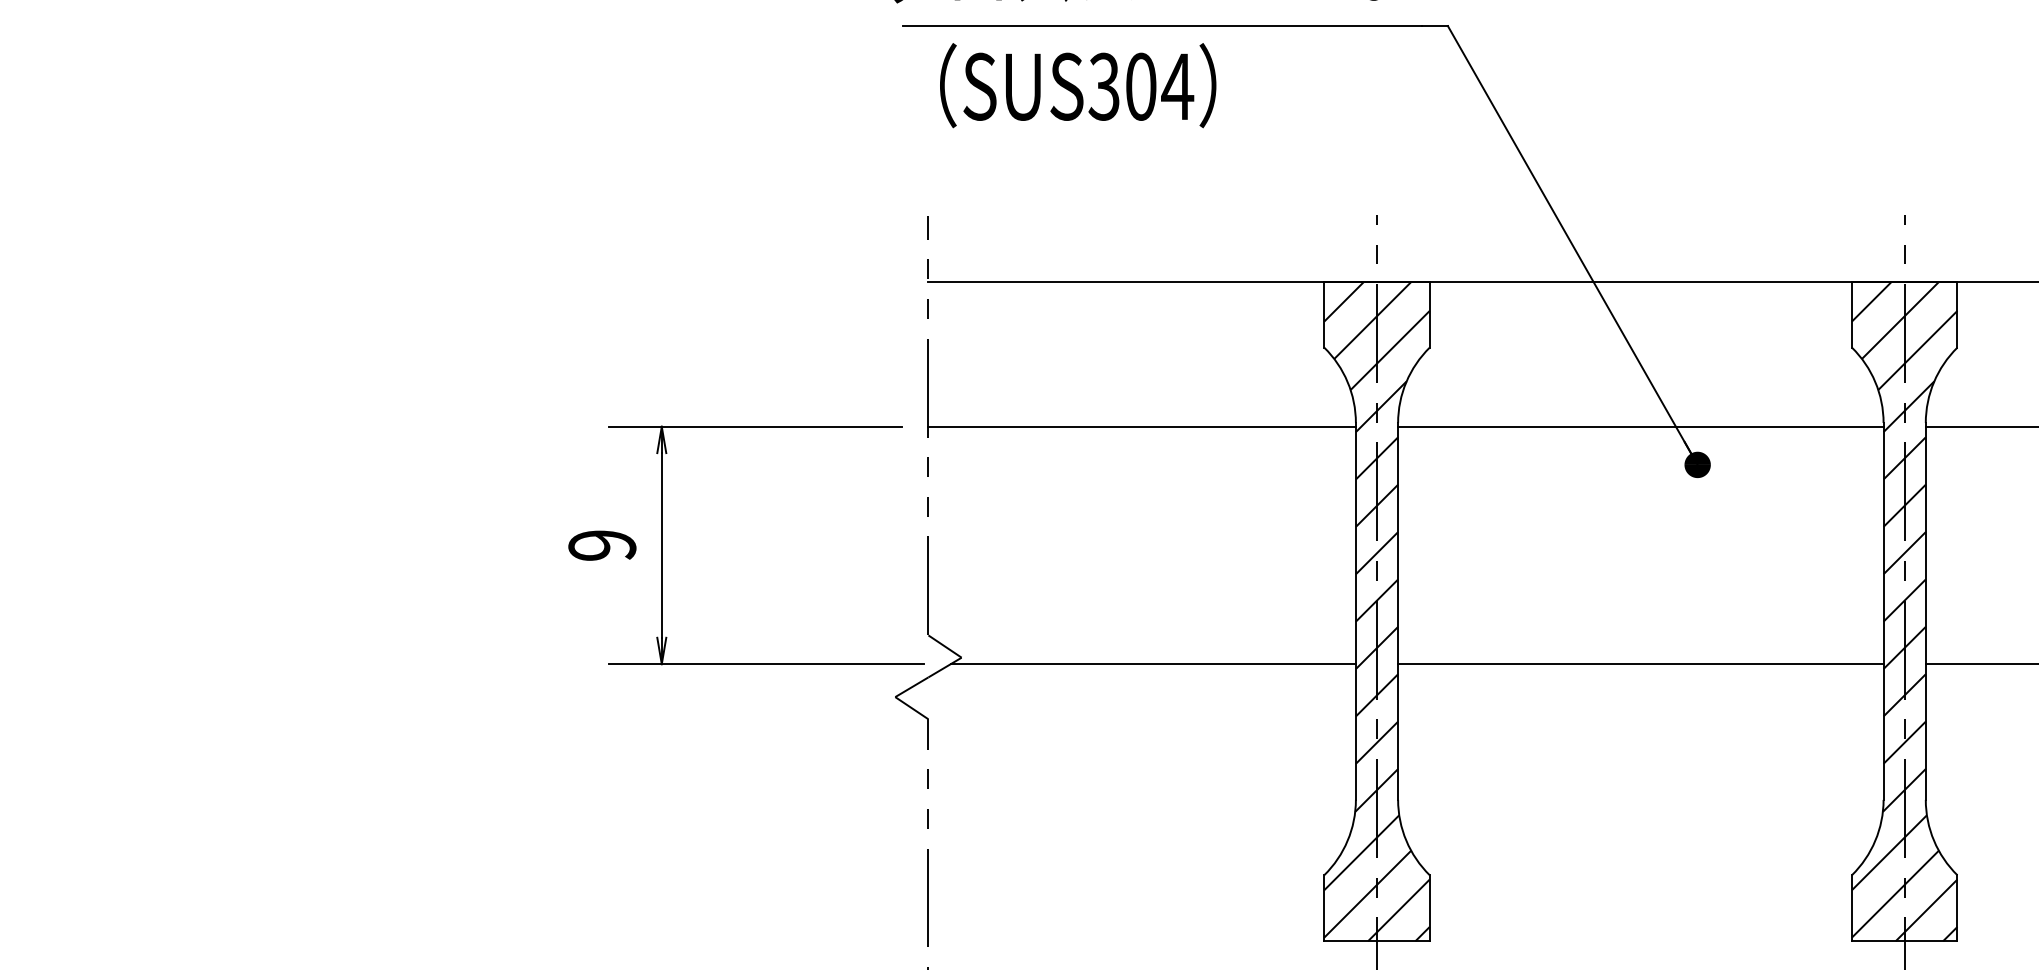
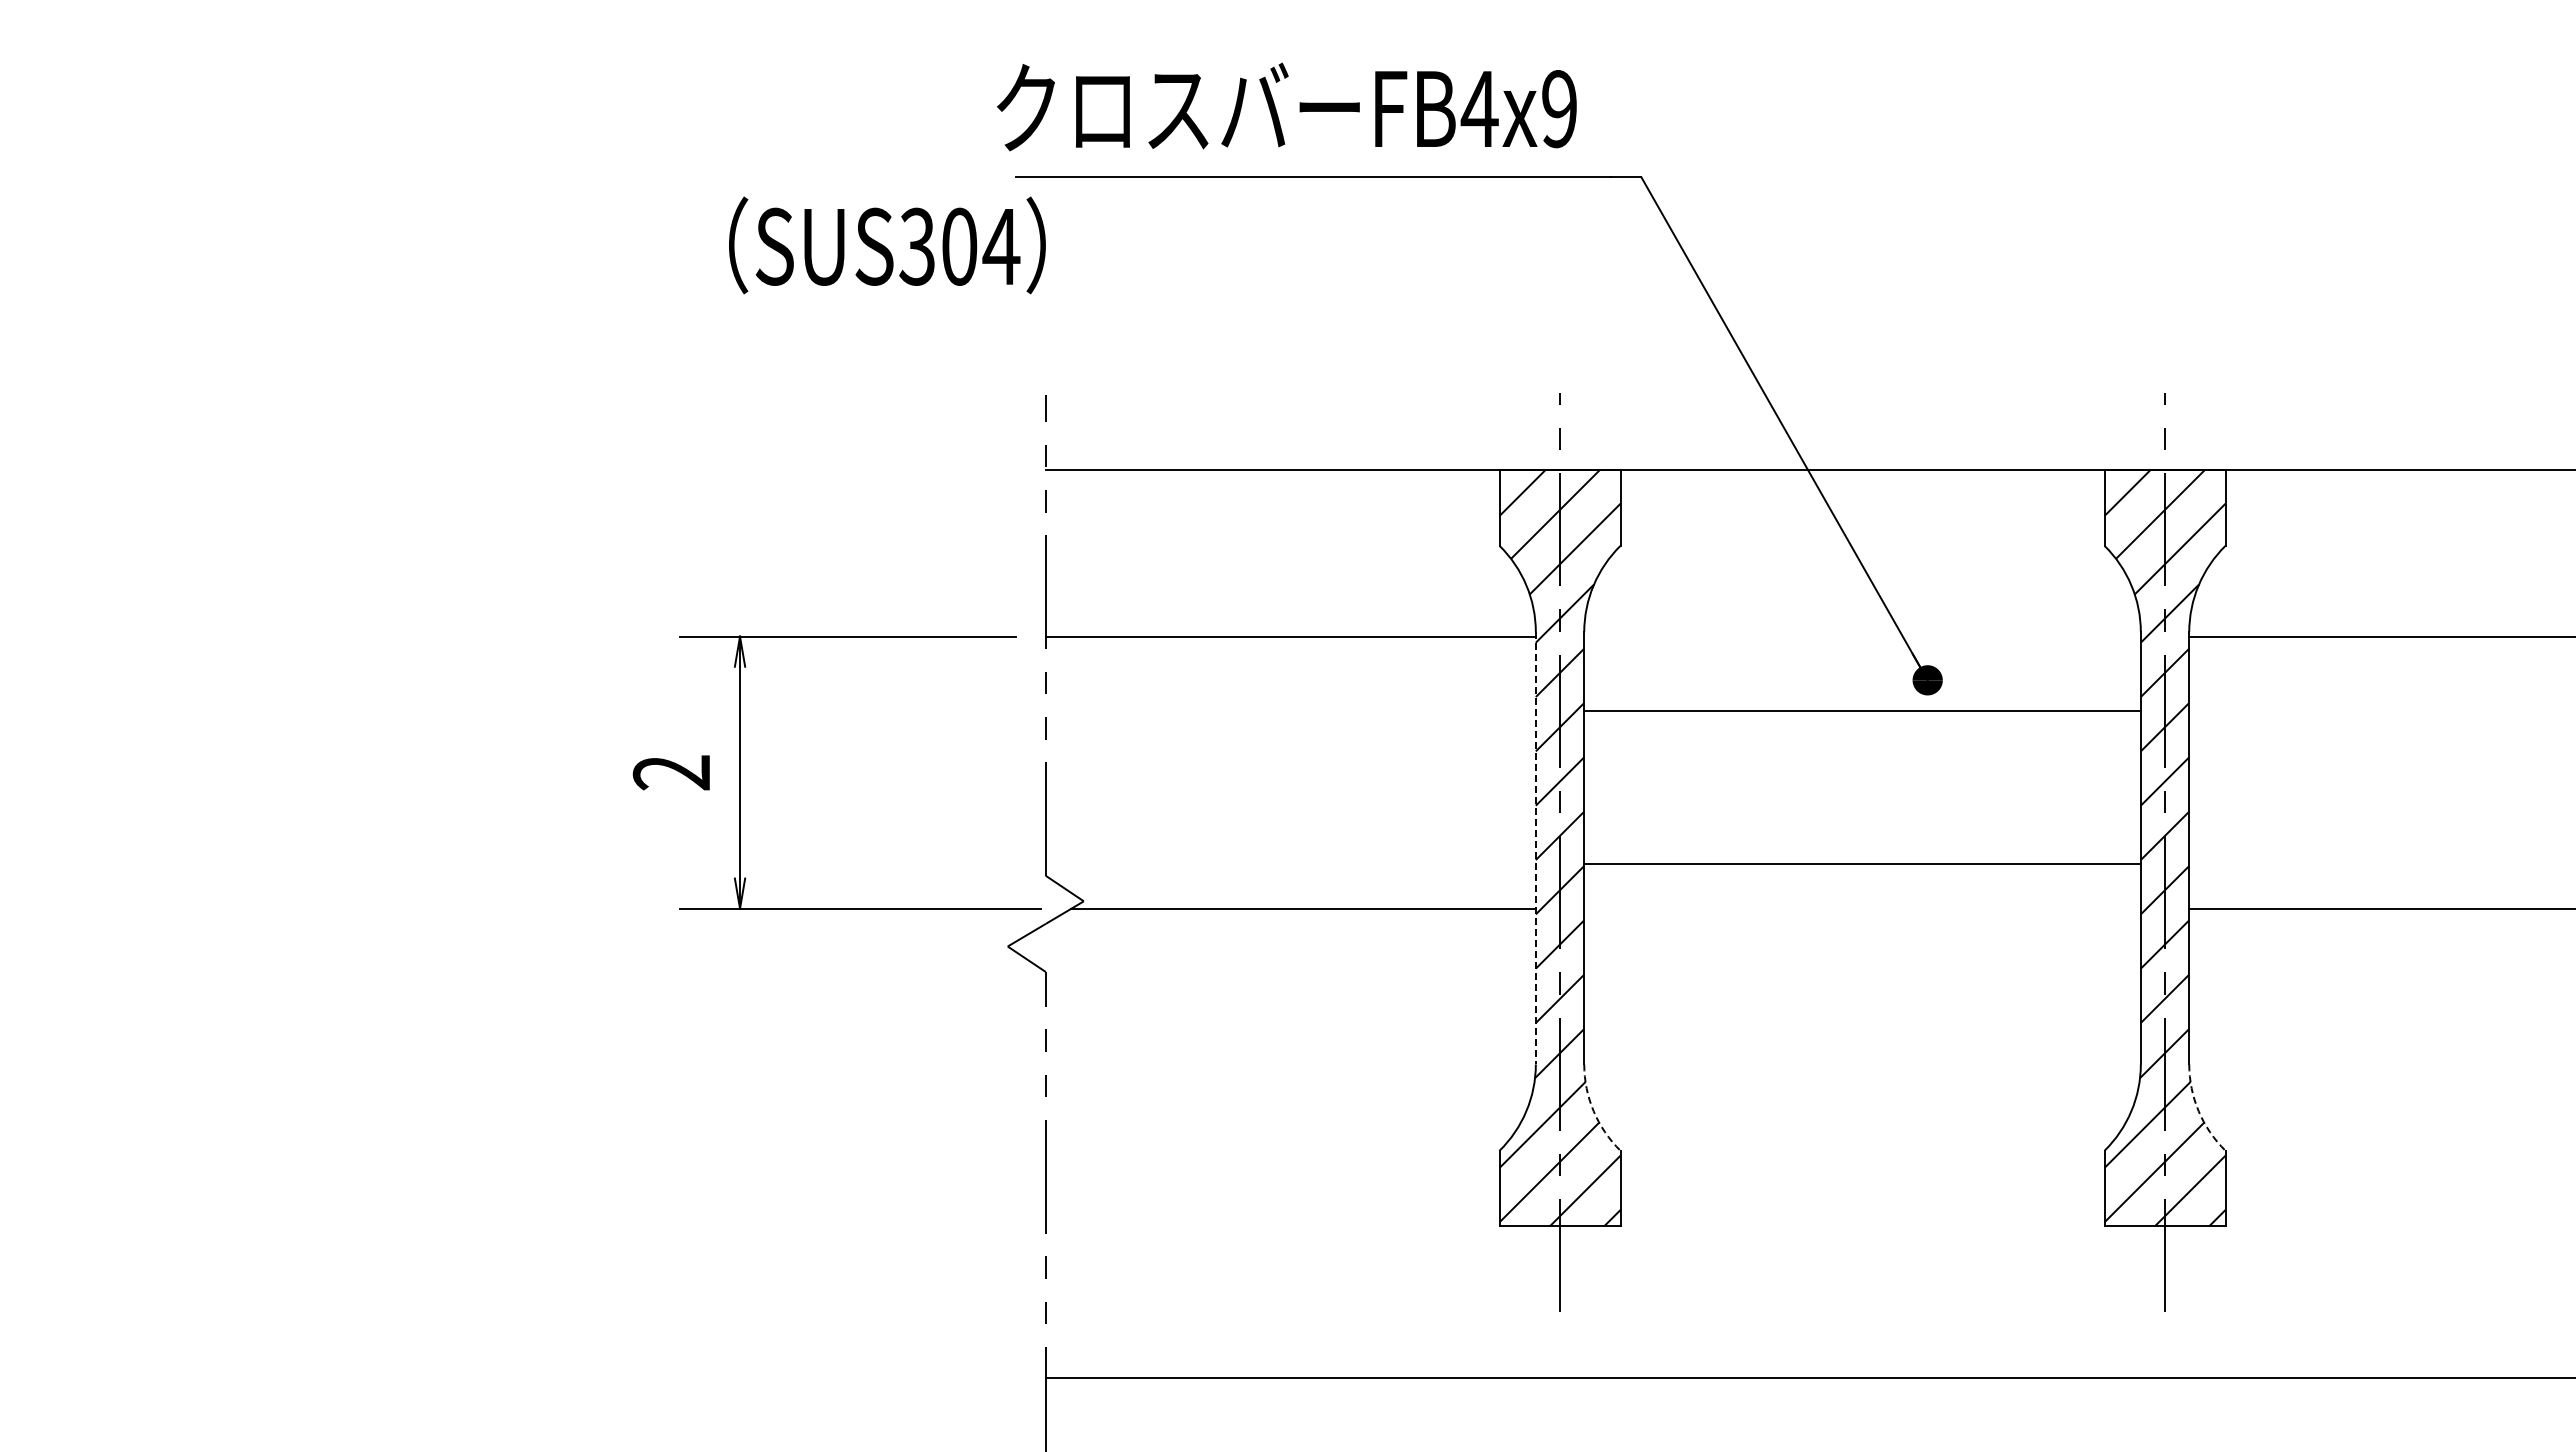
text: (1078, 85) -> (887, 245), moved
line: (1640, 426) -> (1862, 710), moved
text: (602, 545) -> (672, 772), 9 -> 2
line: (1355, 611) -> (1535, 848), solid -> dashed
line: (1640, 663) -> (1862, 863), moved
arc: (1406, 840) -> (1593, 1111), solid -> dashed
arc: (1933, 840) -> (2198, 1111), solid -> dashed

